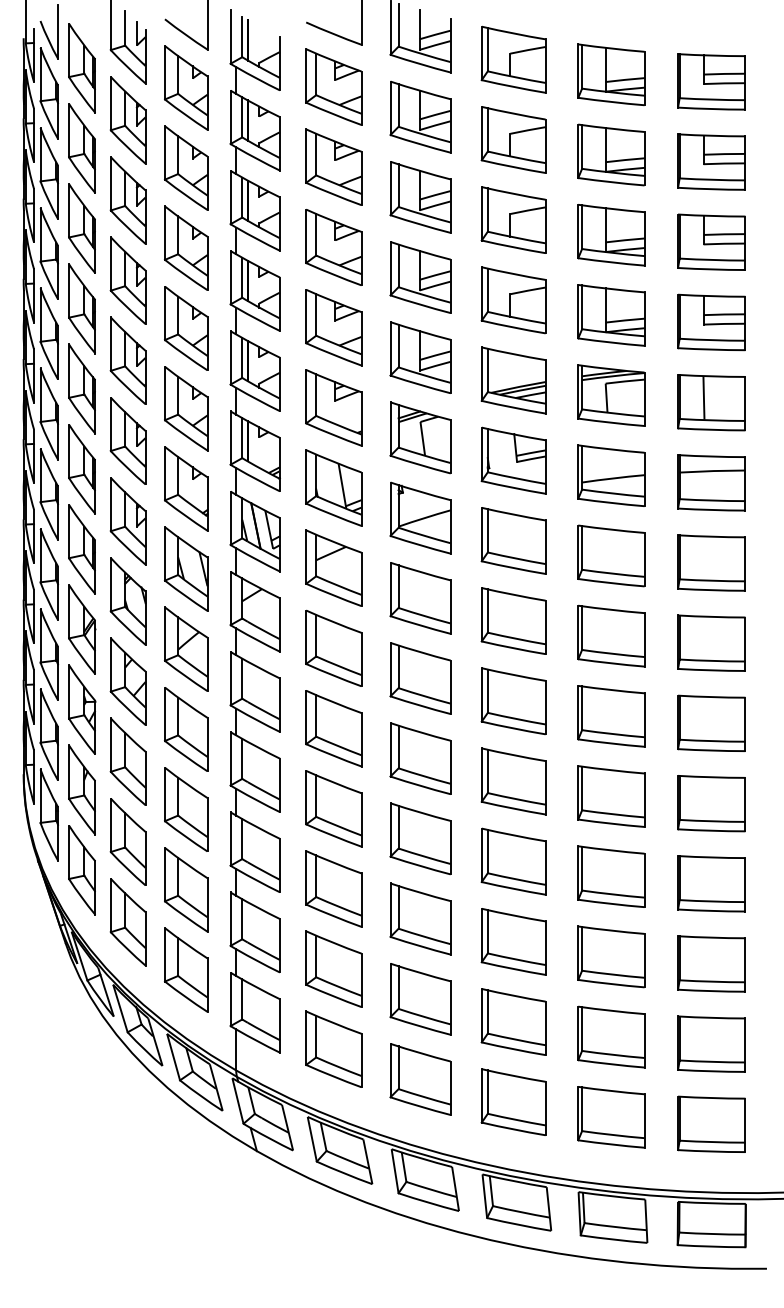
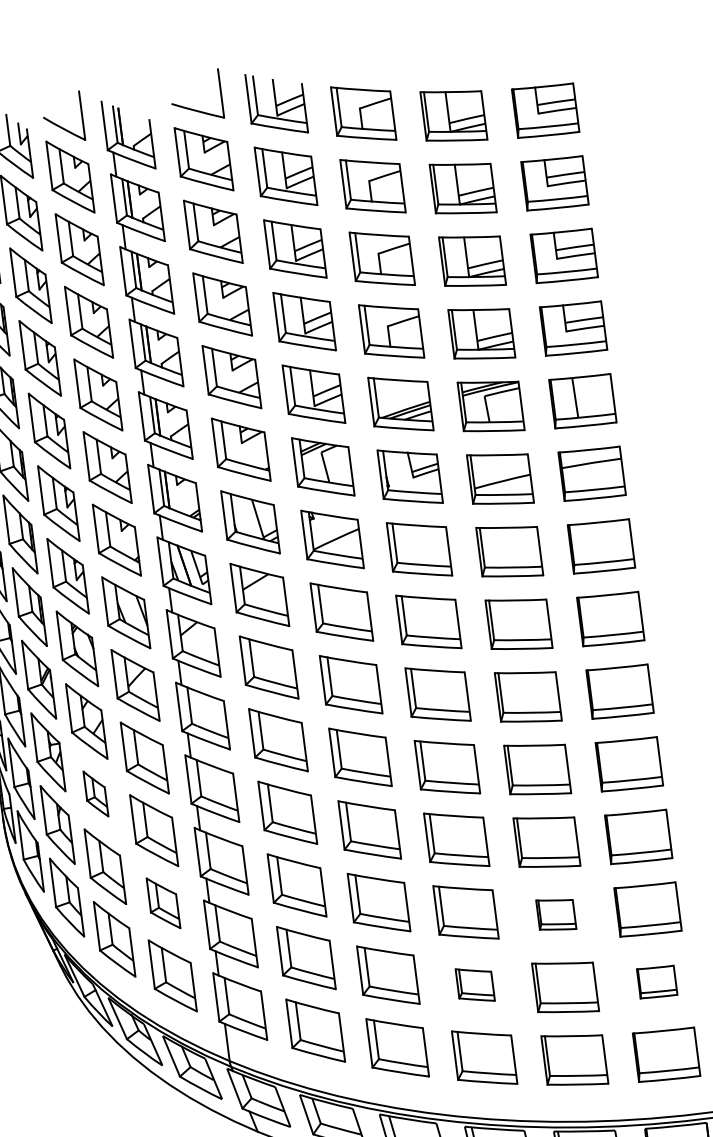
part: (127, 761) -> (95, 793), size x0.6
part: (186, 889) -> (163, 902), size x0.7
part: (611, 956) -> (556, 914), size x0.6
part: (513, 1021) -> (475, 984), size x0.6
part: (711, 1043) -> (656, 981), size x0.6

